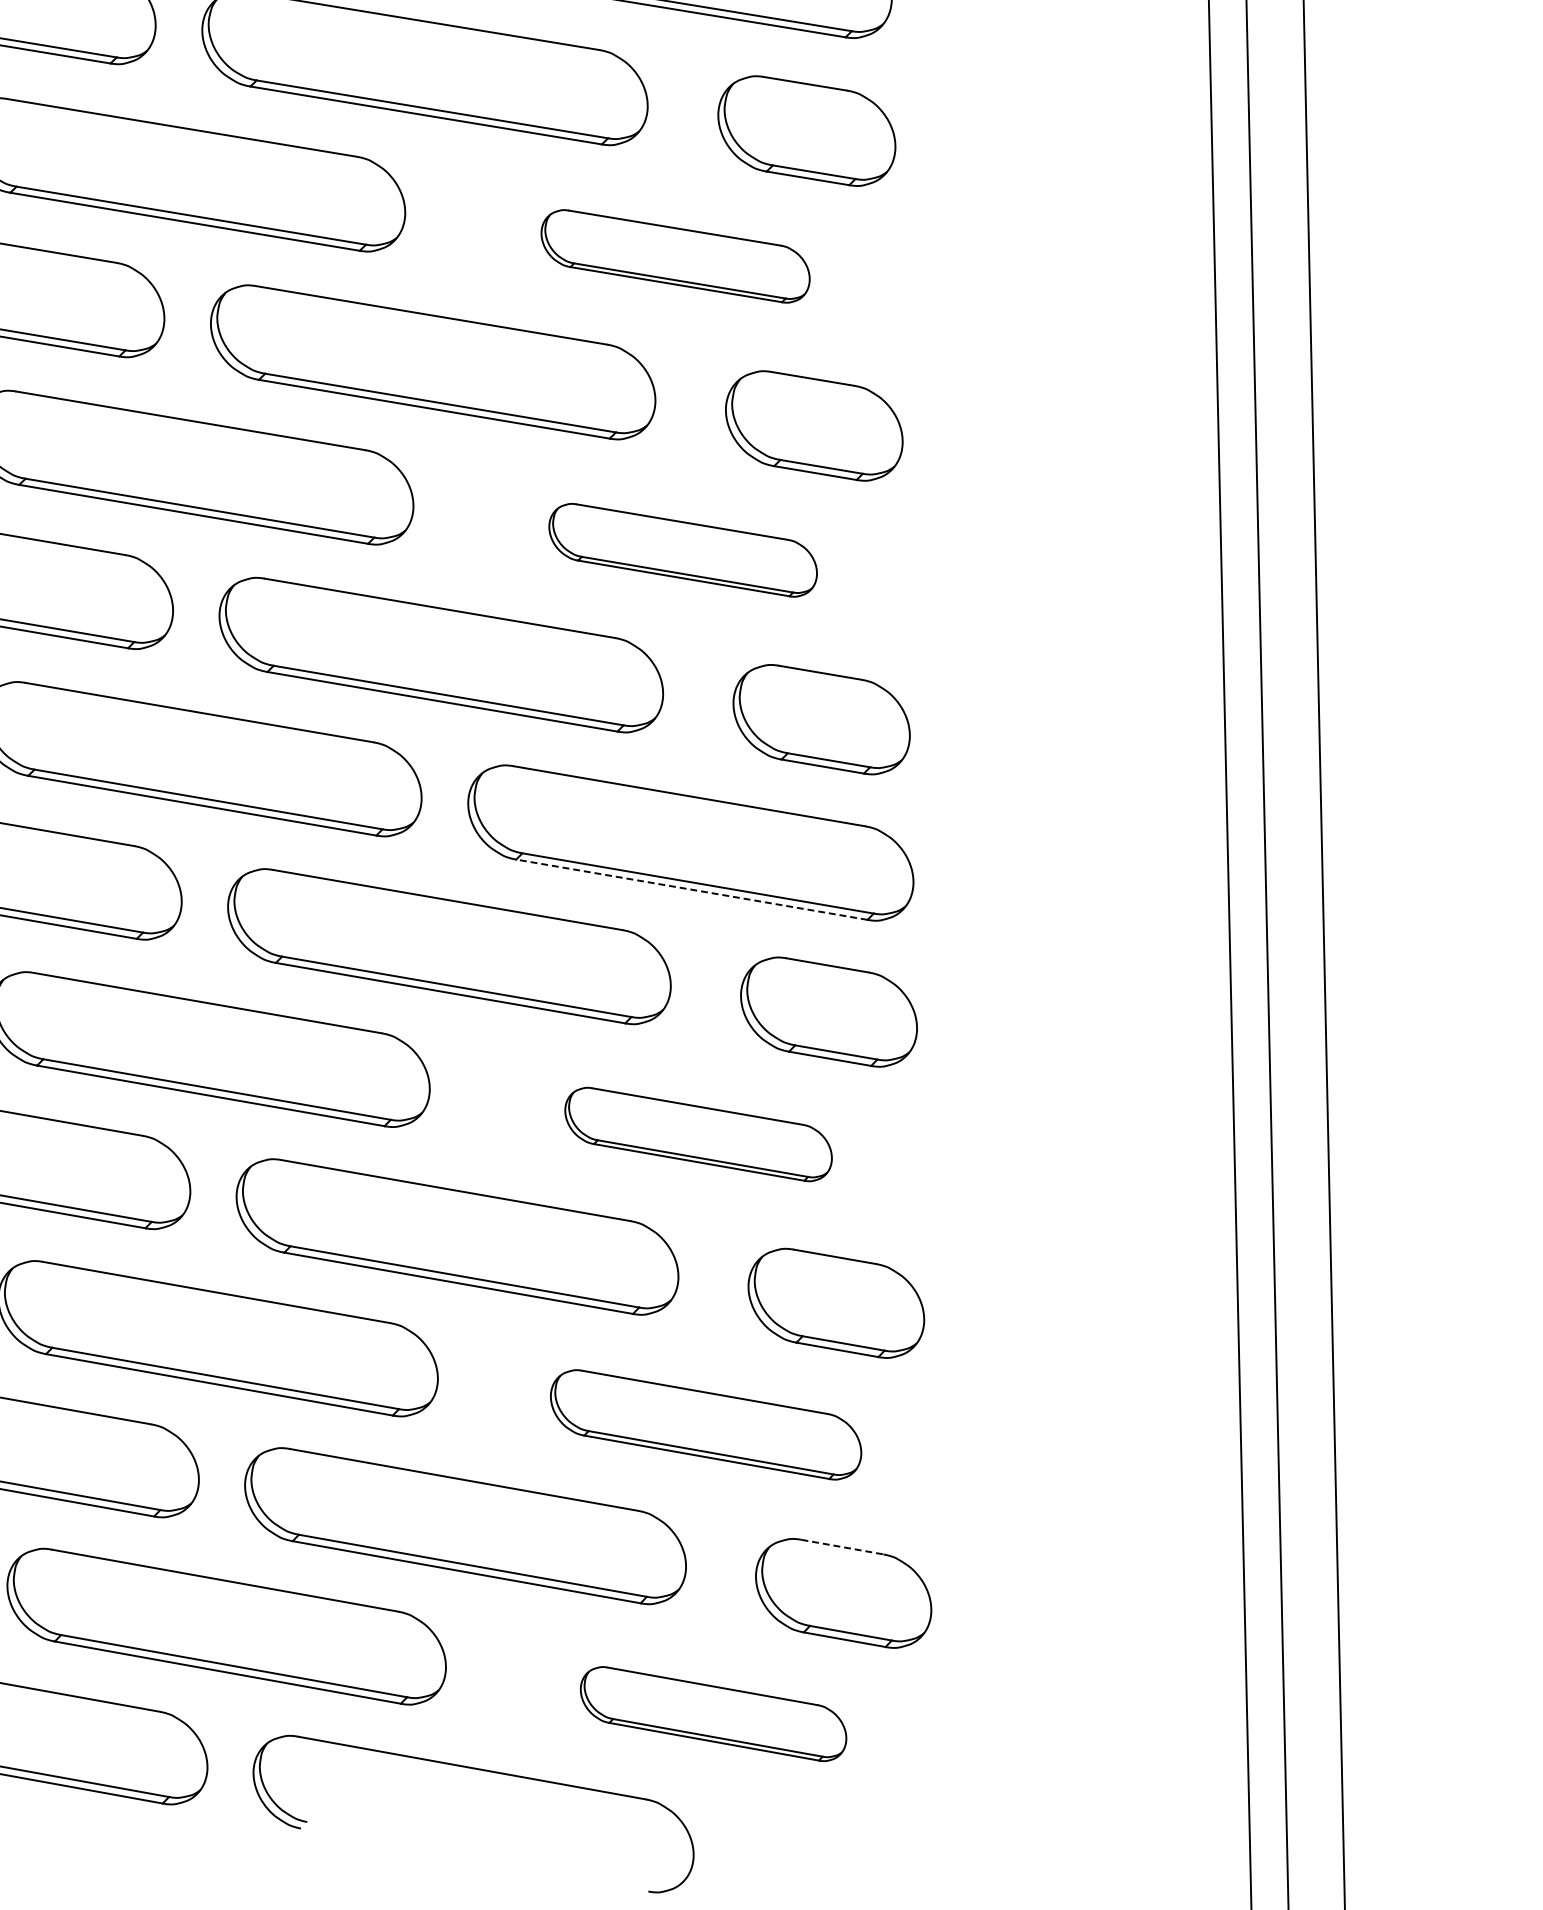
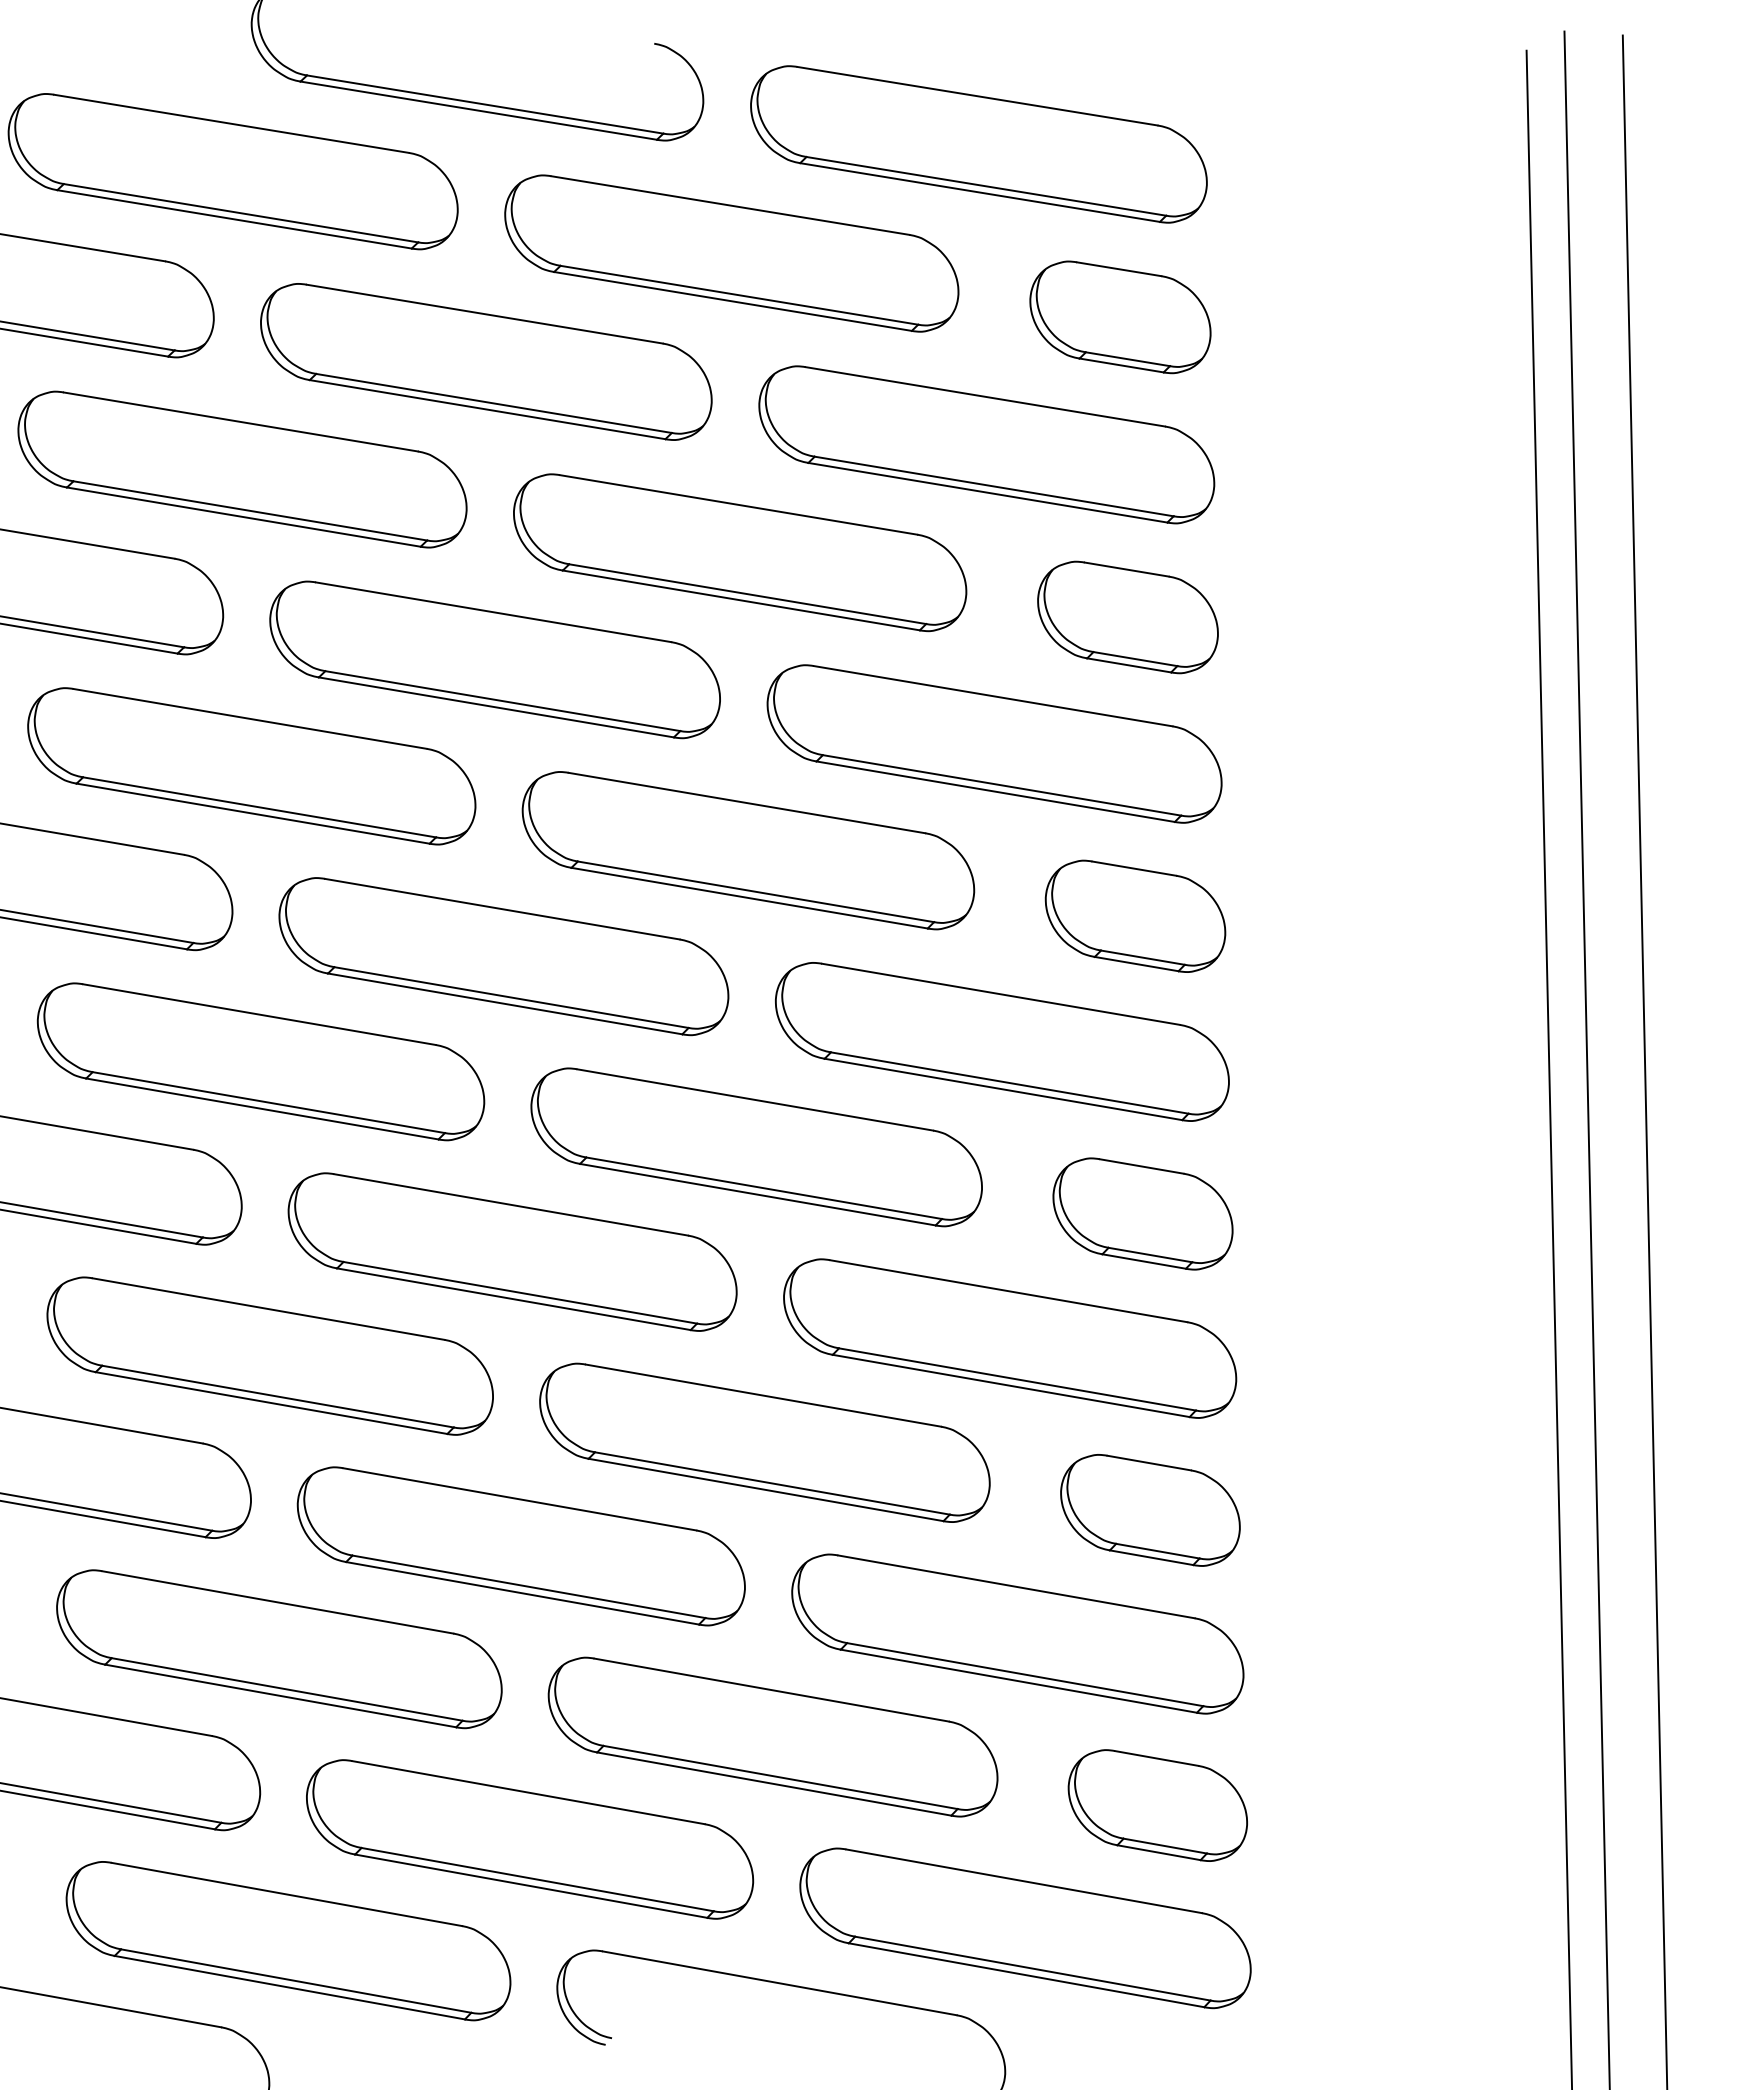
part: (675, 256) -> (986, 444), size x1.67
part: (683, 549) -> (994, 743), size x1.67
line: (690, 889) -> (1002, 1089), dashed -> solid
part: (698, 1134) -> (1010, 1338), size x1.67
part: (705, 1424) -> (1017, 1633), size x1.43
line: (843, 1547) -> (1157, 1758), dashed -> solid
part: (713, 1714) -> (1025, 1928), size x1.67

